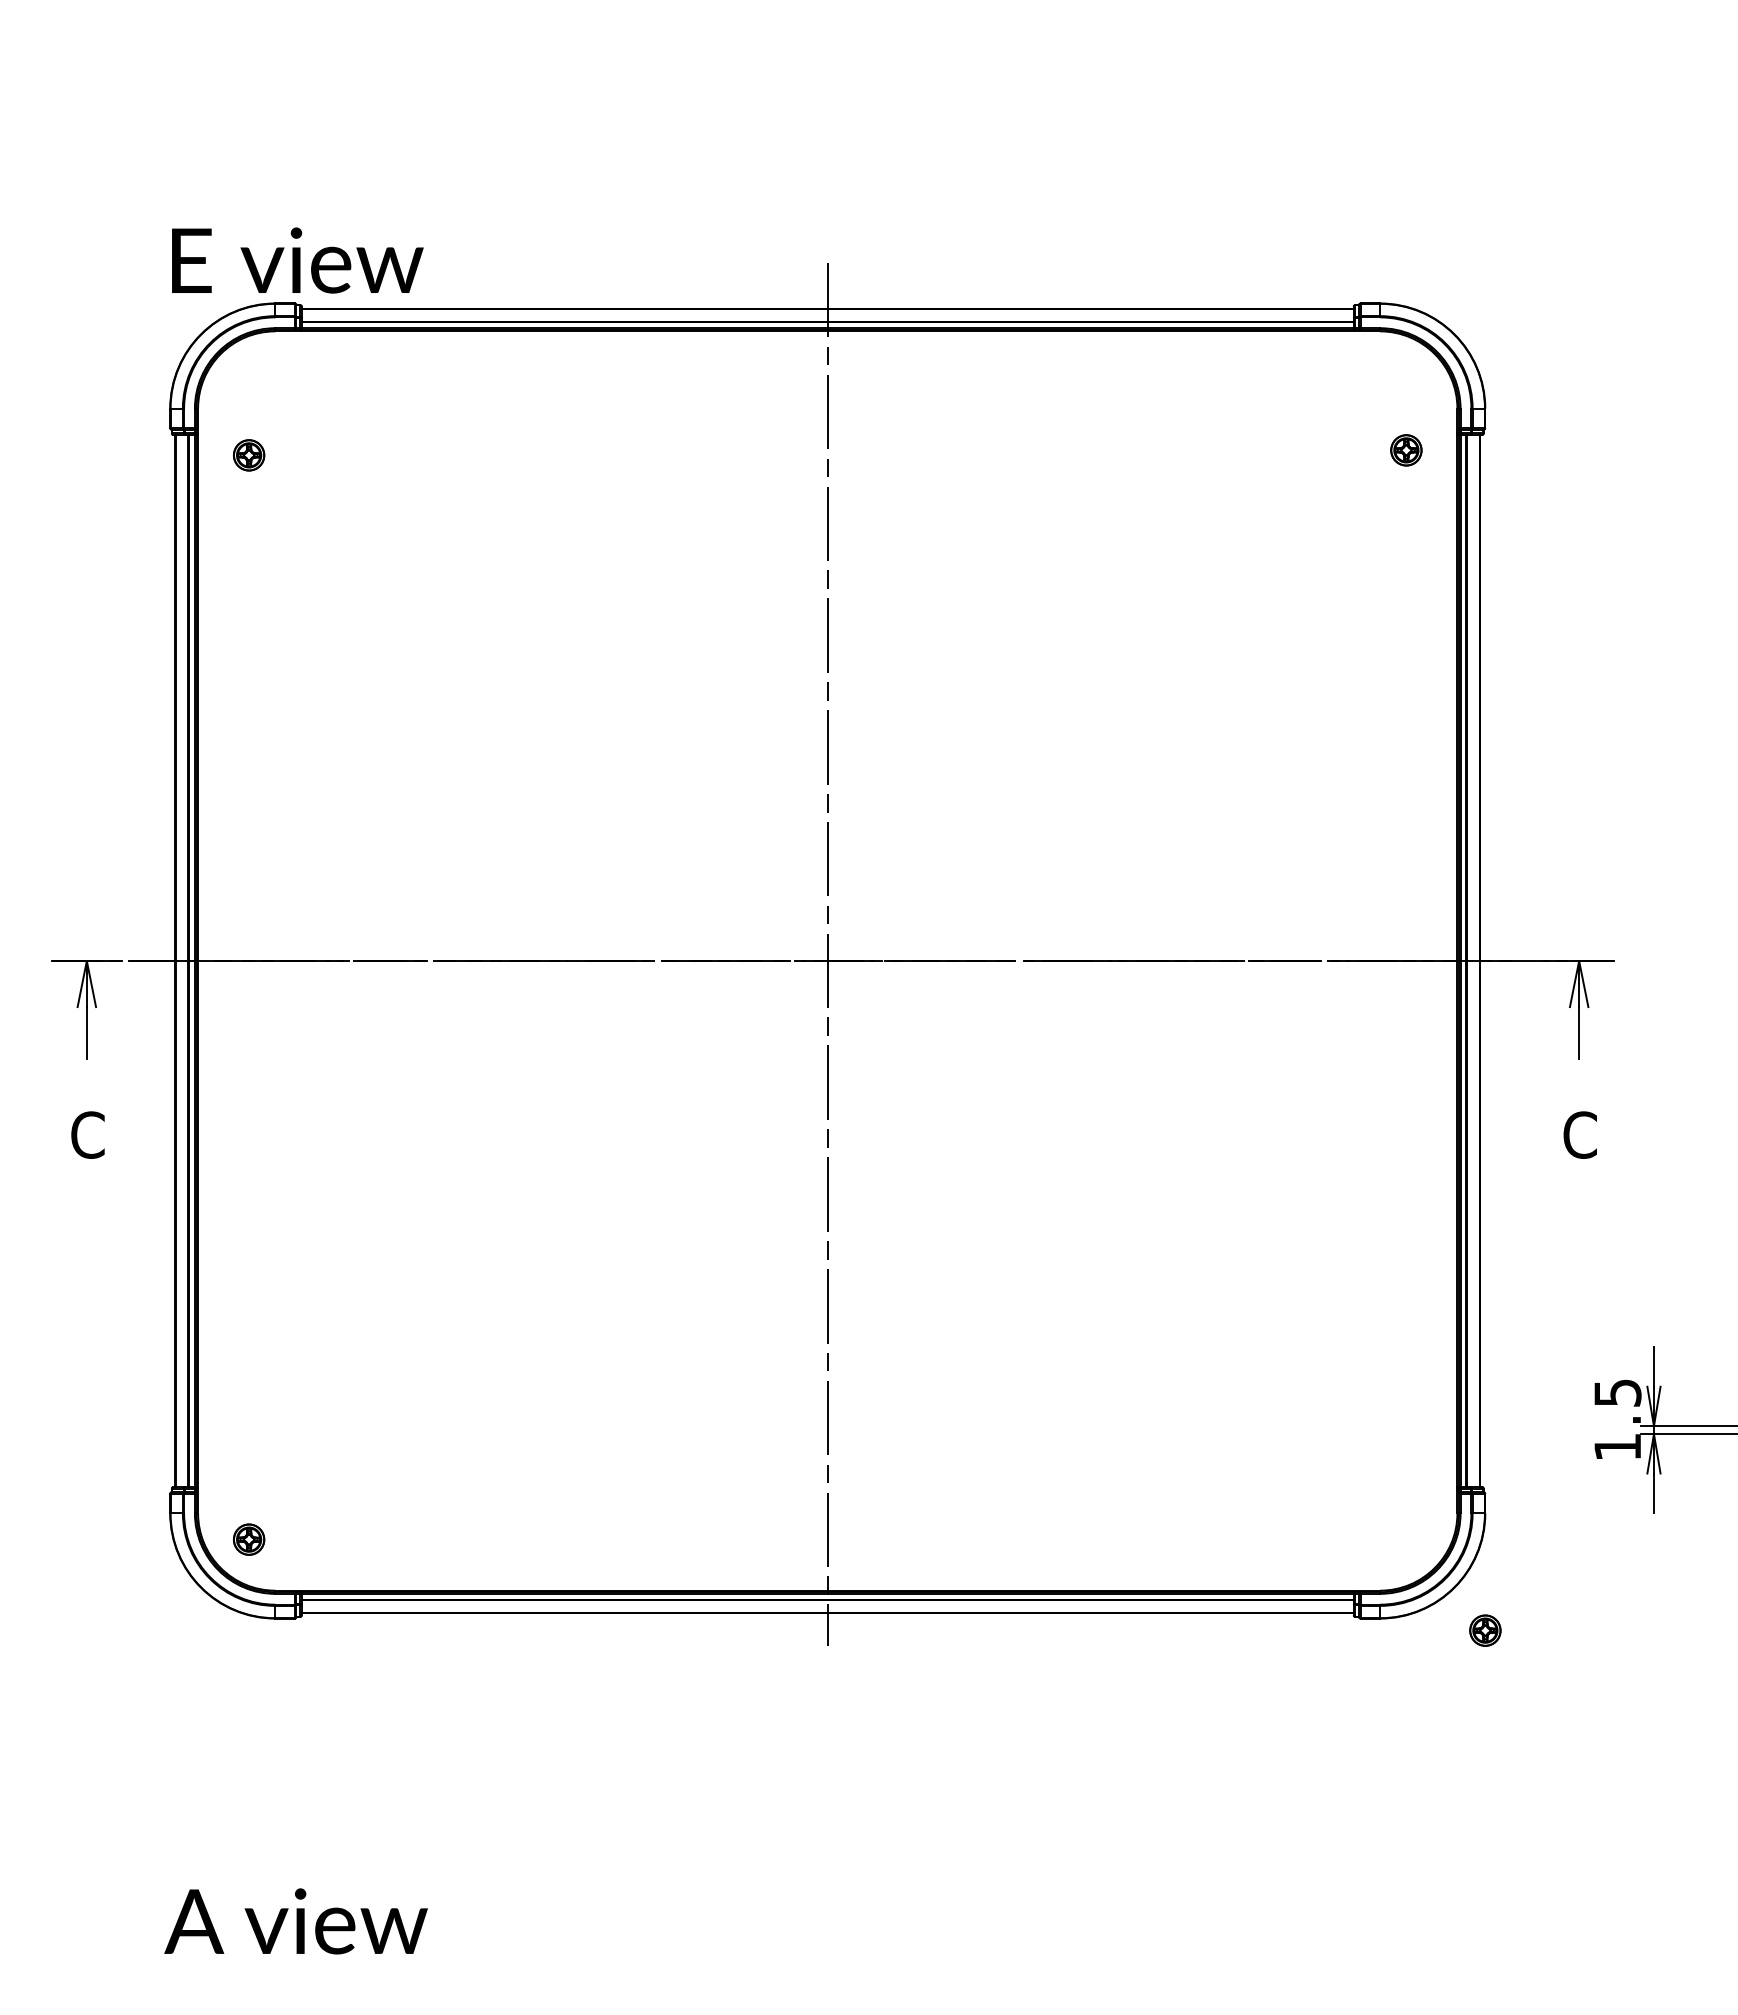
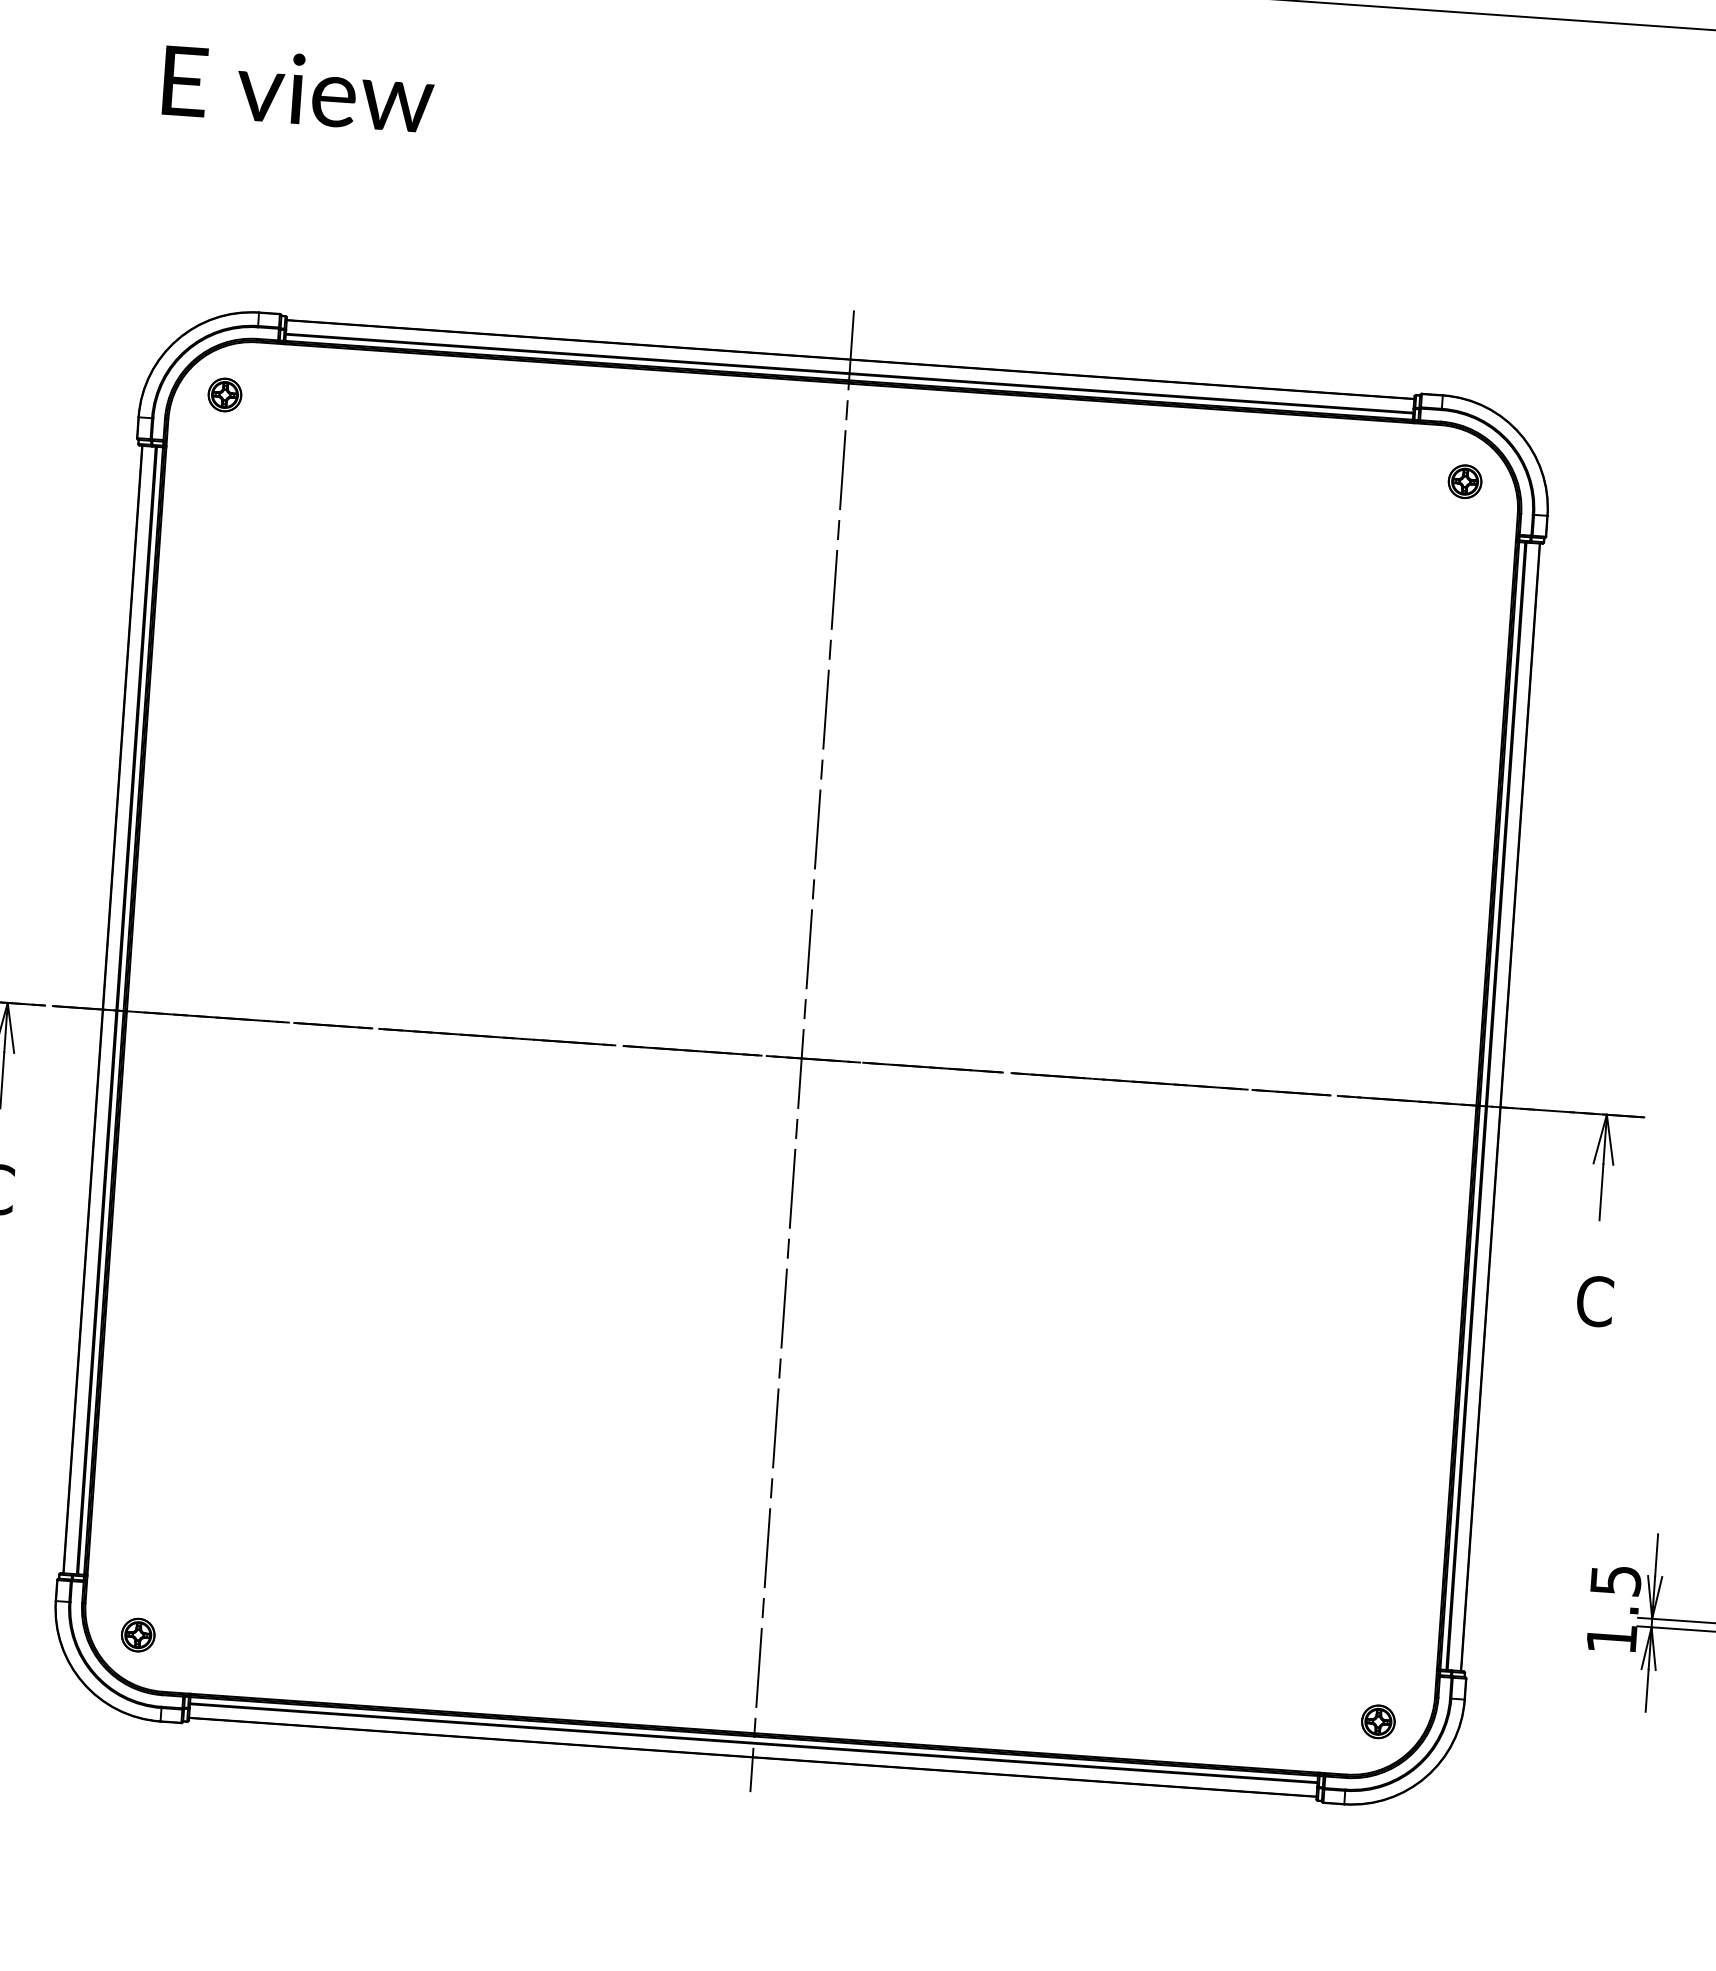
text: (297, 260) -> (298, 89), moved
part: (1406, 450) -> (1465, 481), moved
part: (249, 455) -> (225, 395), moved
part: (1485, 1630) -> (1378, 1721), moved

